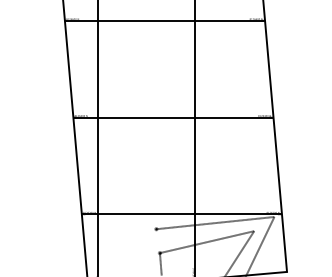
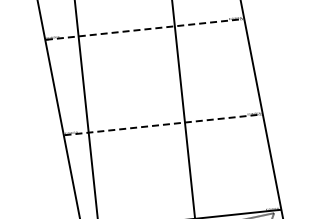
line: (165, 20) -> (145, 29), solid -> dashed
line: (173, 117) -> (163, 124), solid -> dashed

